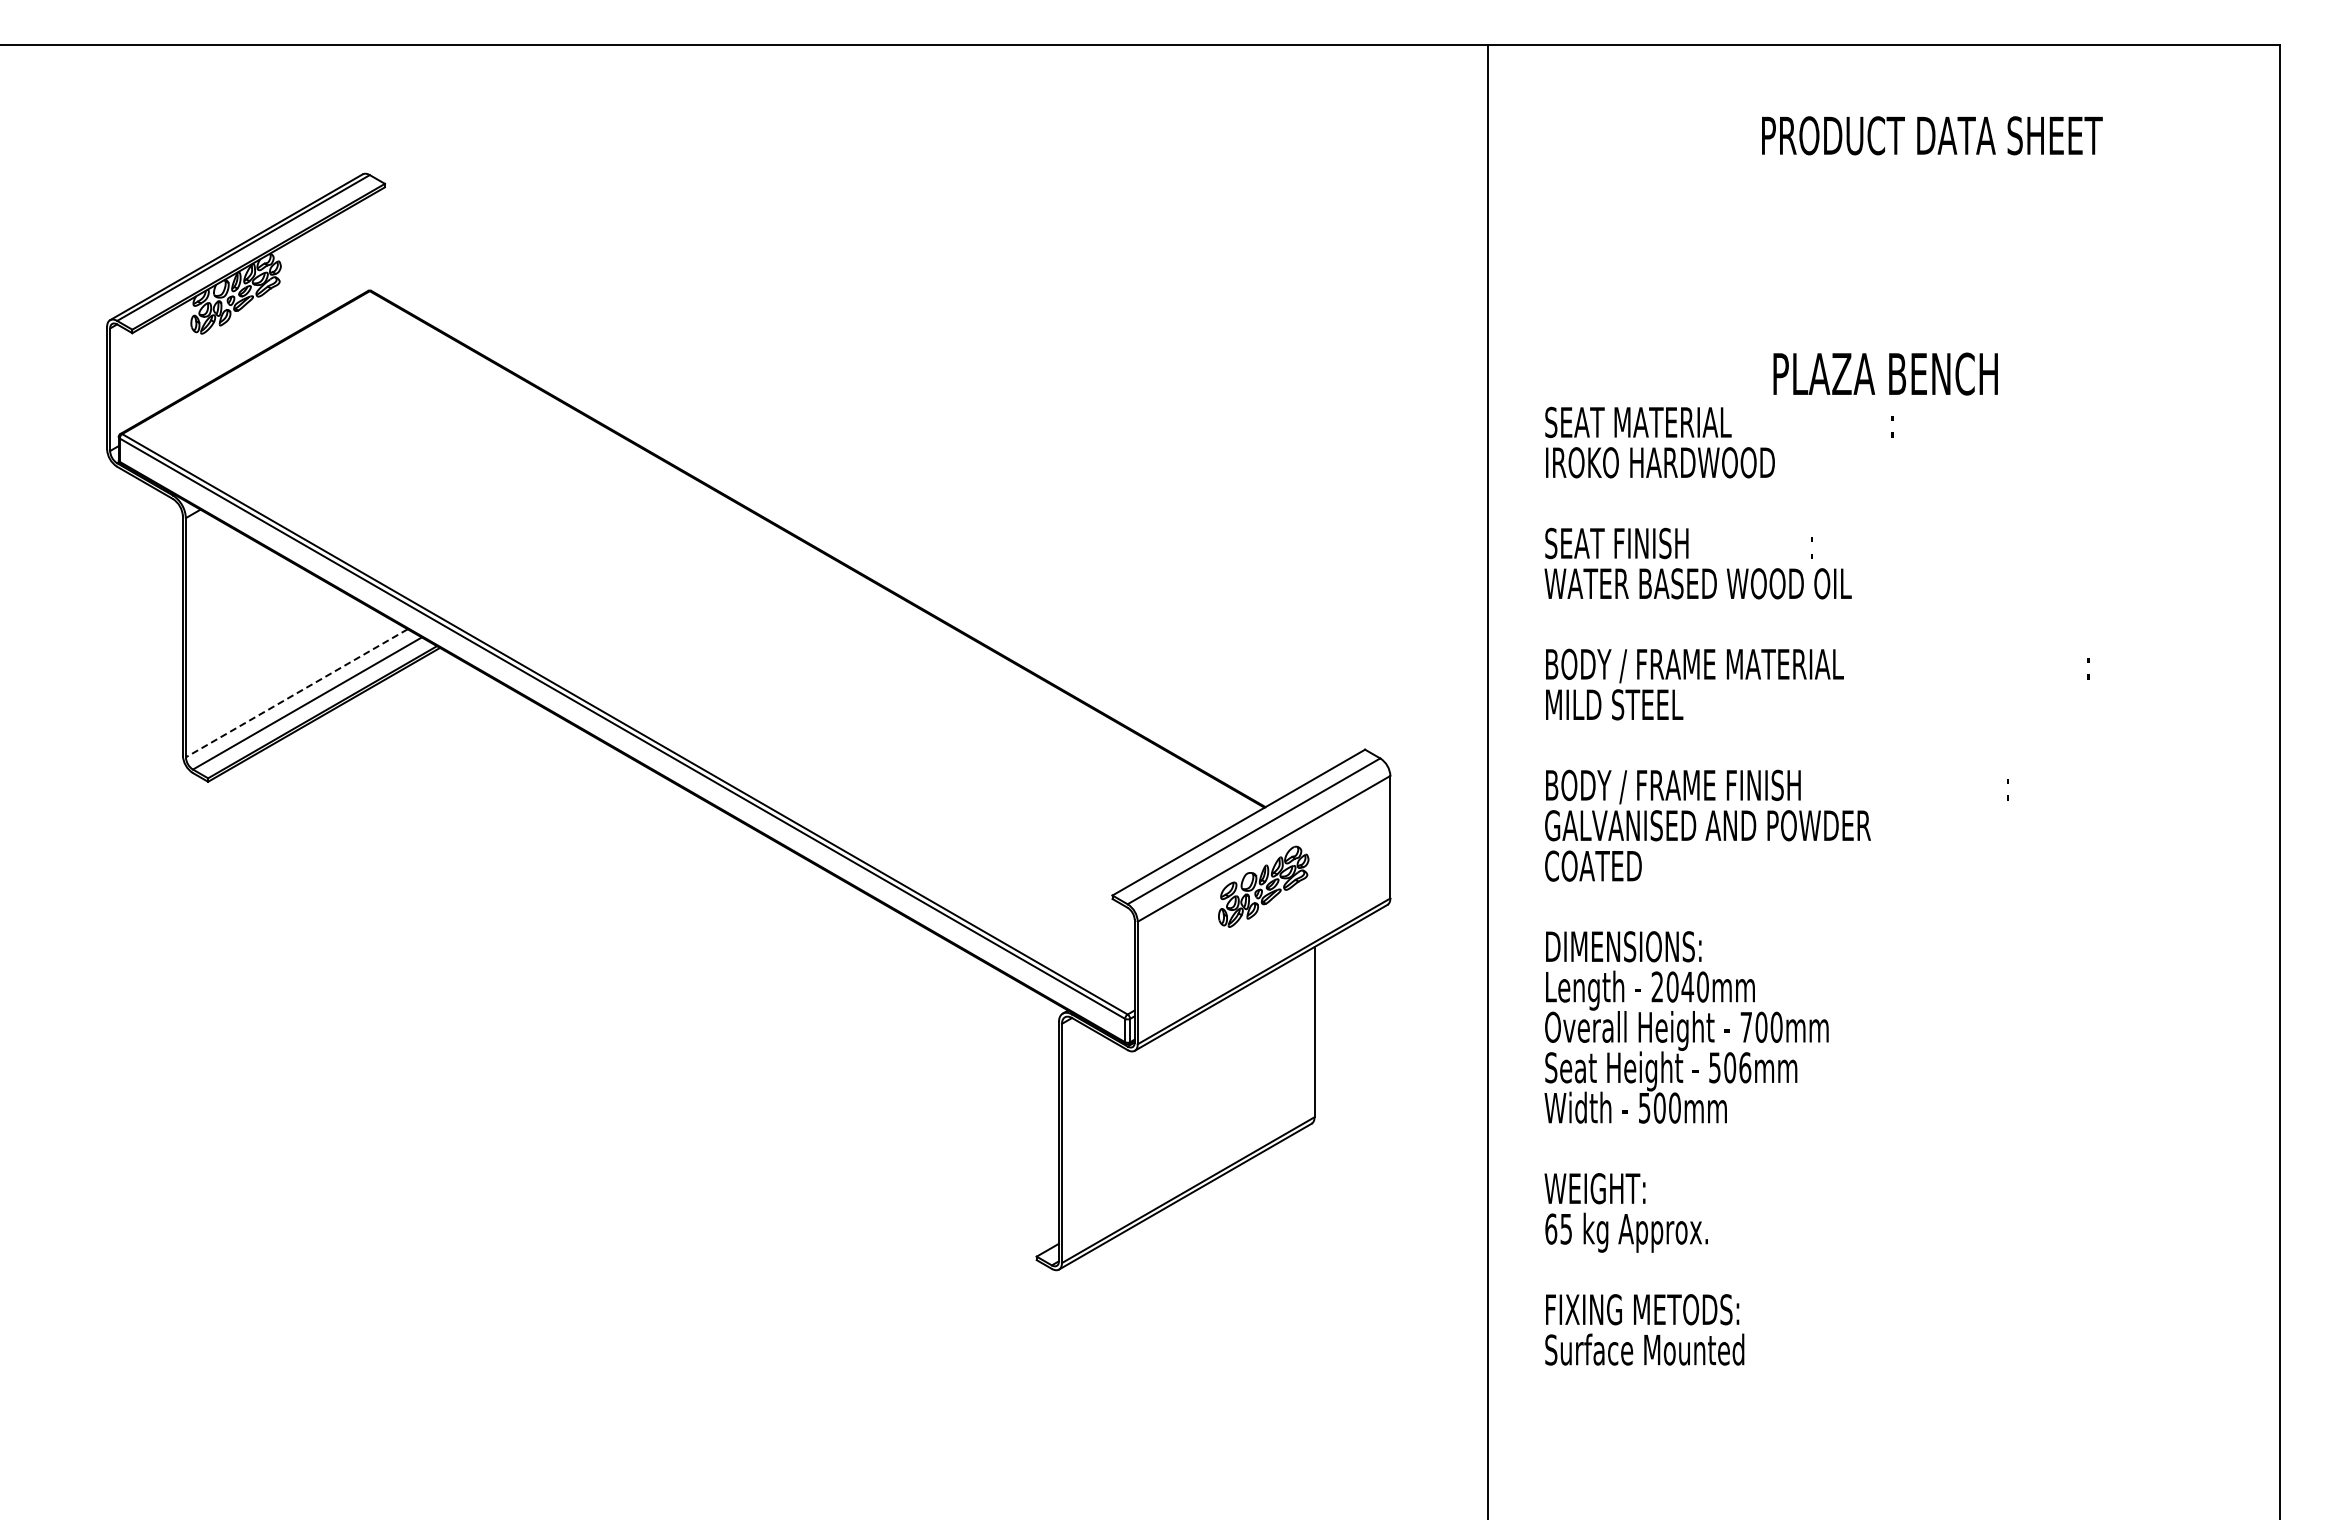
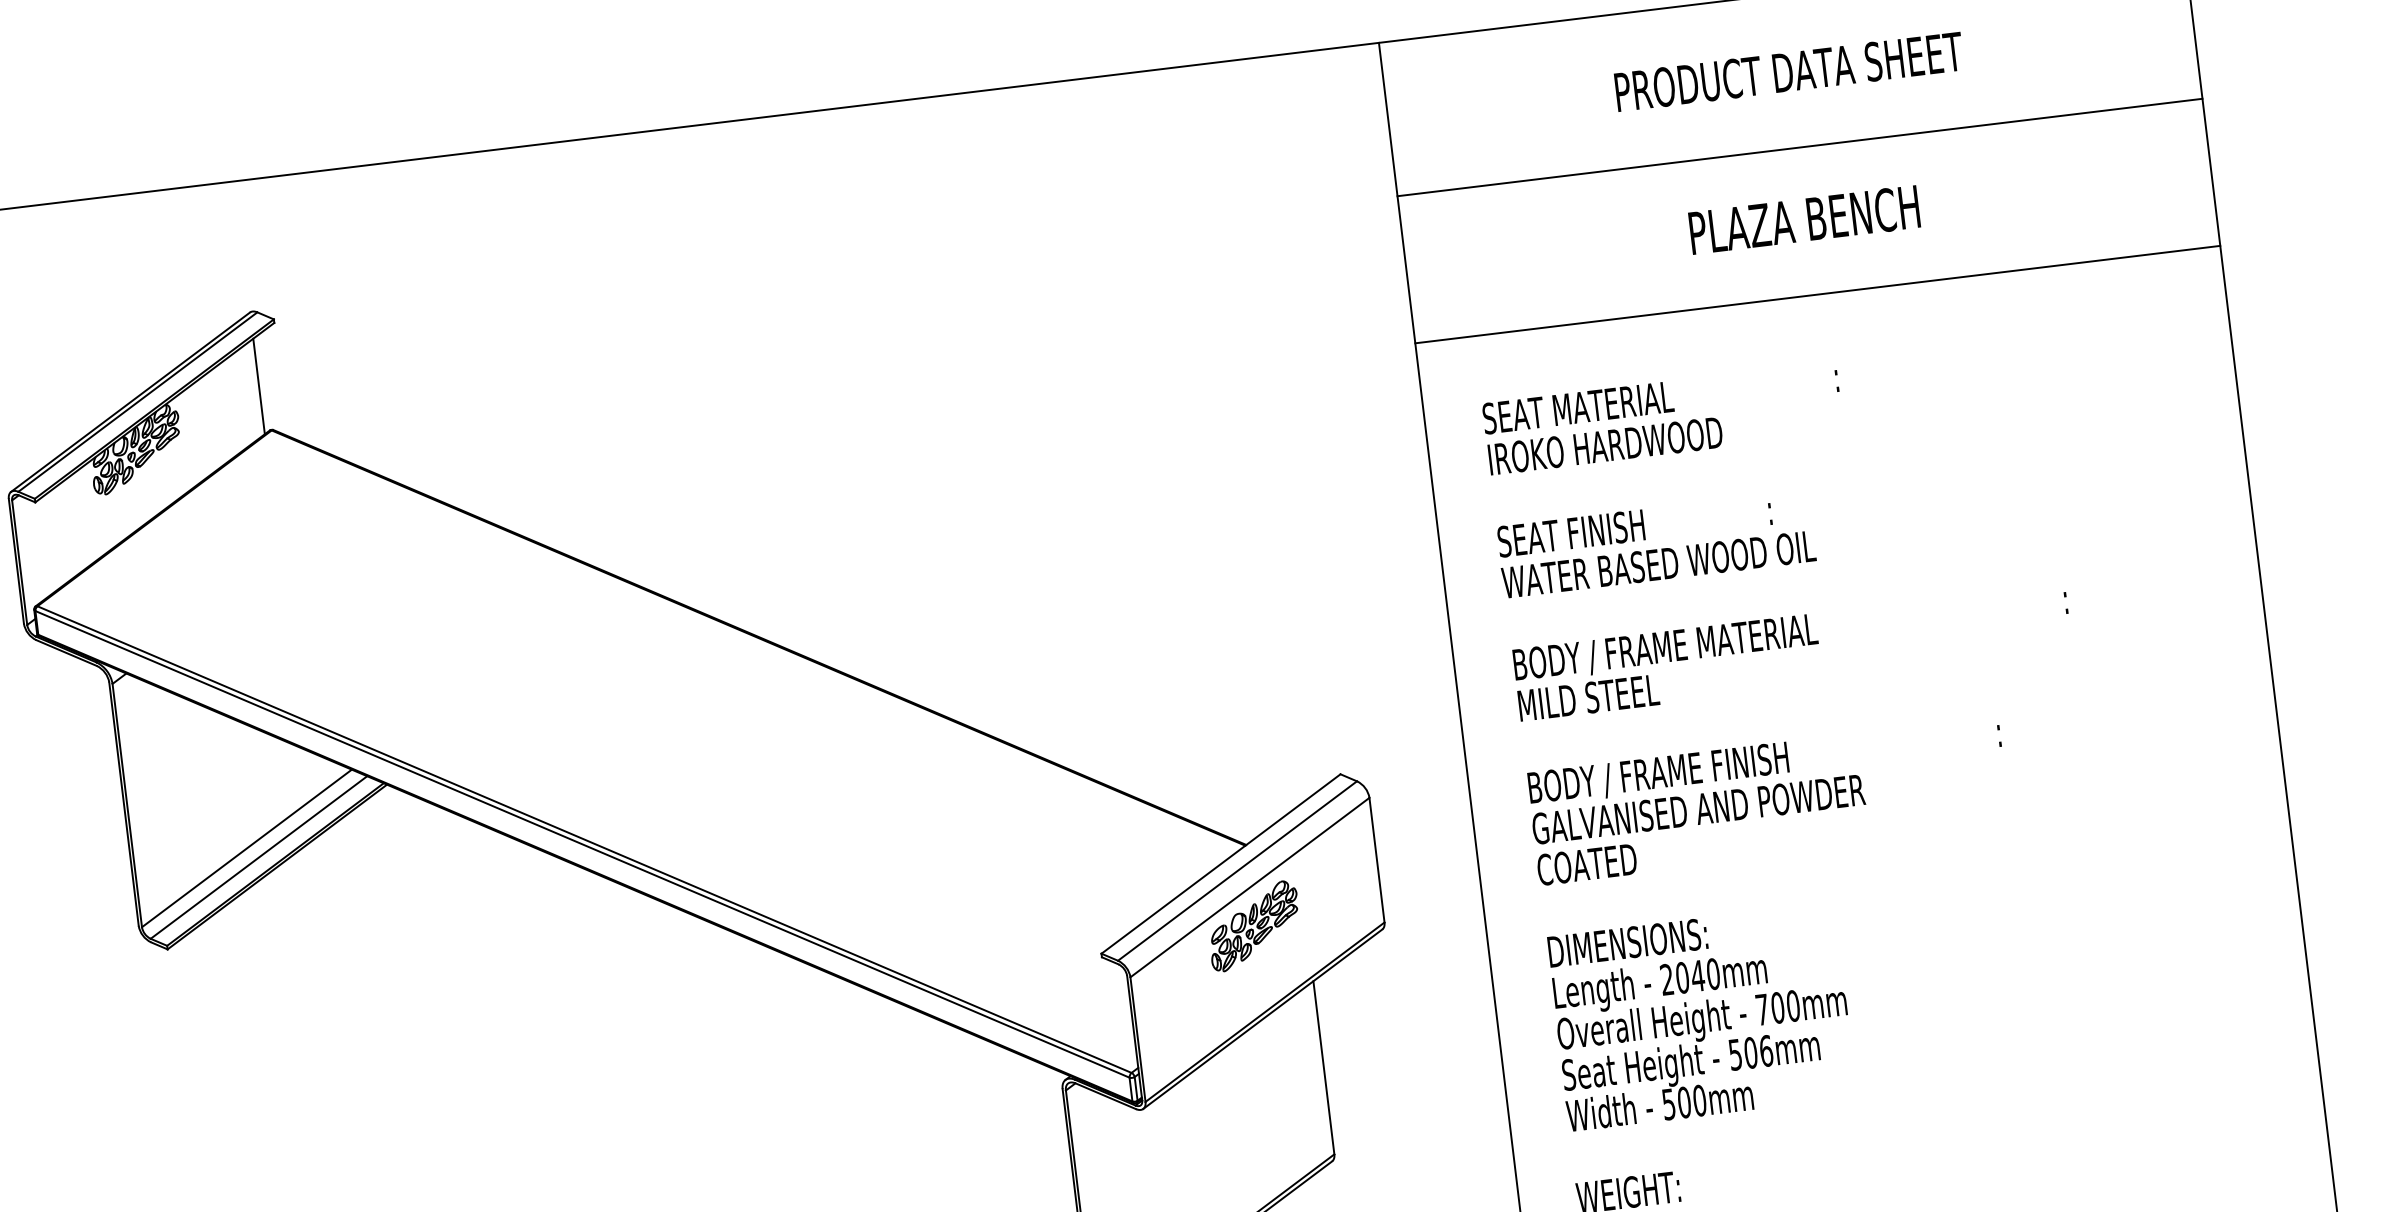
text: (1932, 135) -> (1789, 71), moved
line: (1883, 196) -> (1799, 147), added
line: (362, 247) -> (258, 386), added
line: (1883, 340) -> (1817, 294), added
text: (1885, 373) -> (1804, 219), moved
line: (296, 693) -> (246, 848), dashed -> solid

